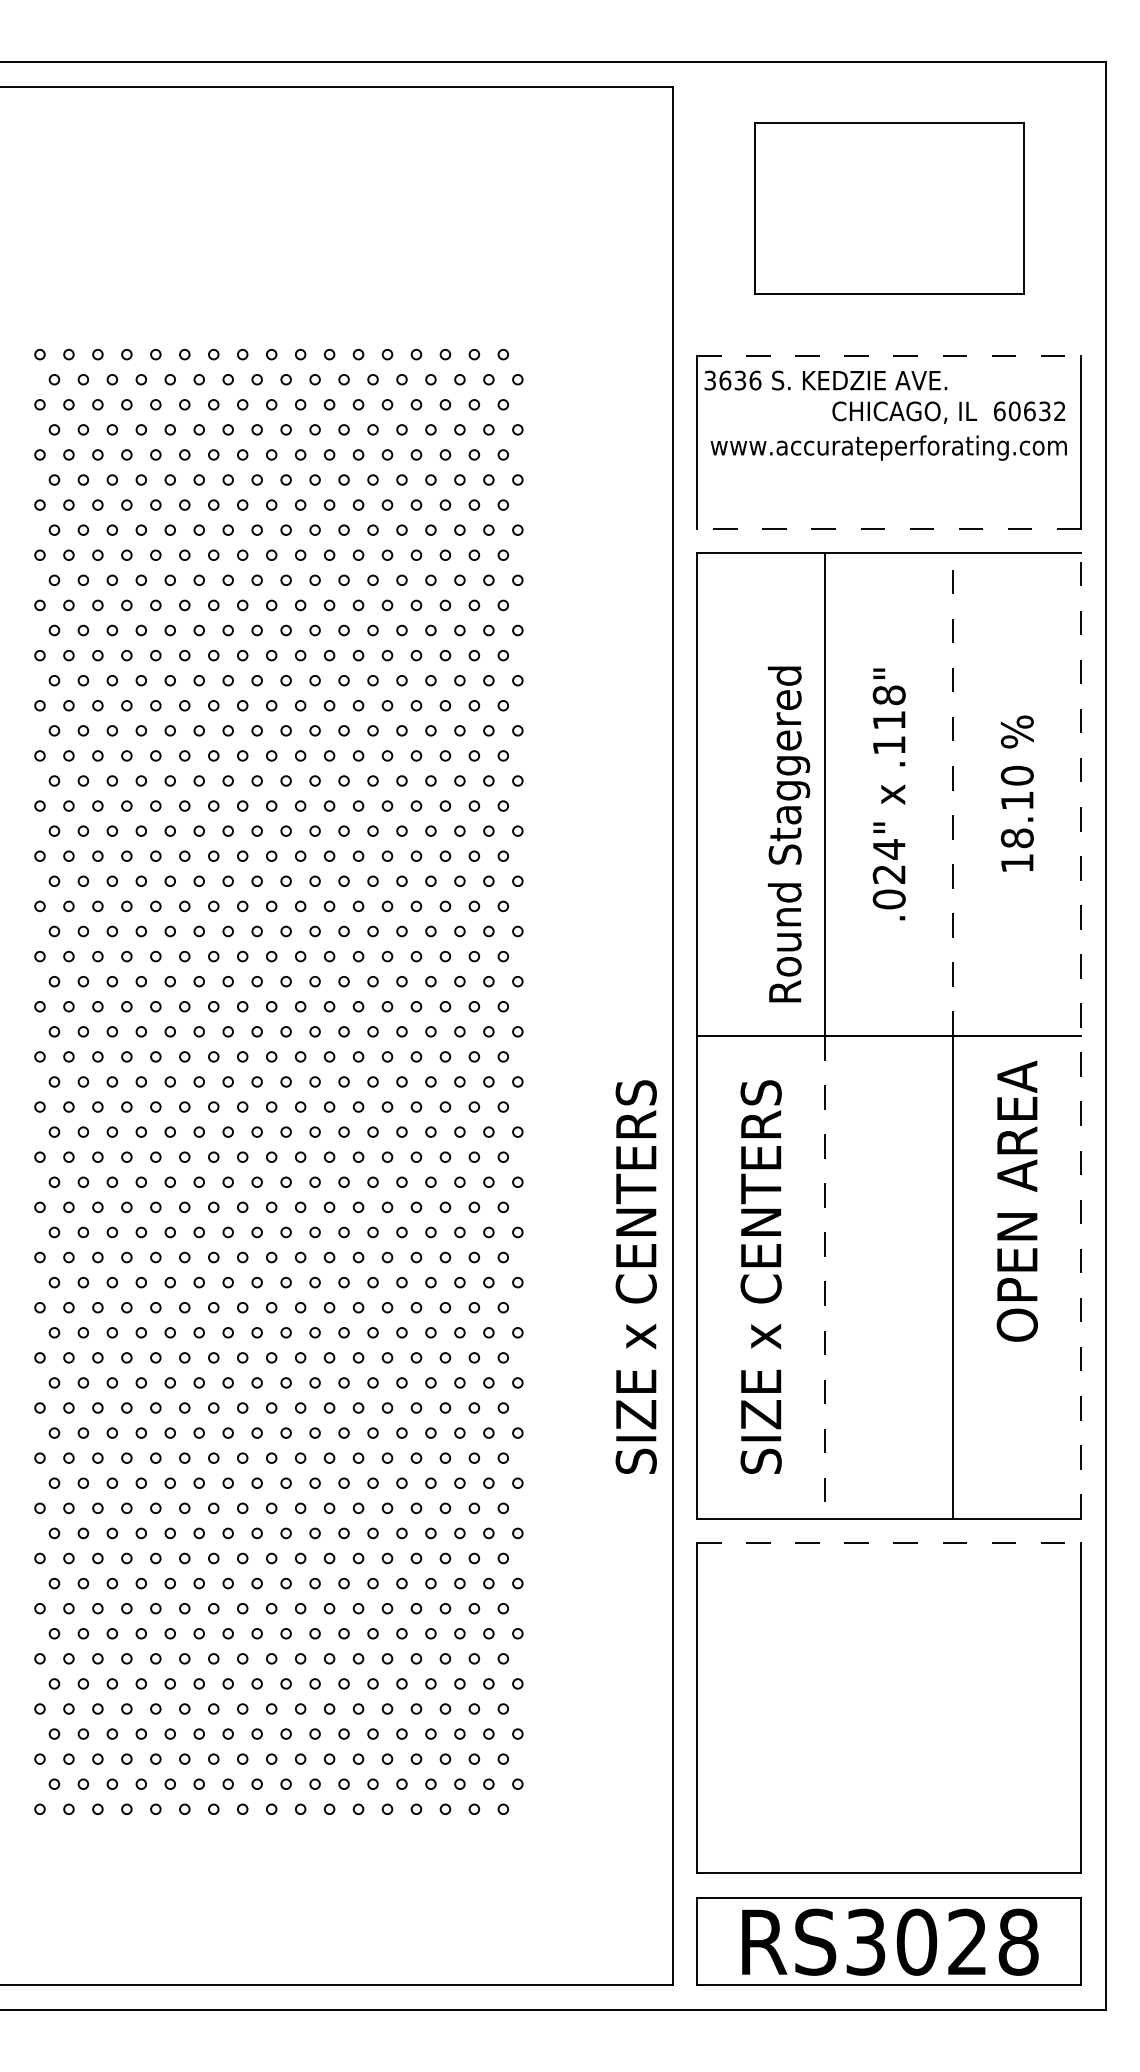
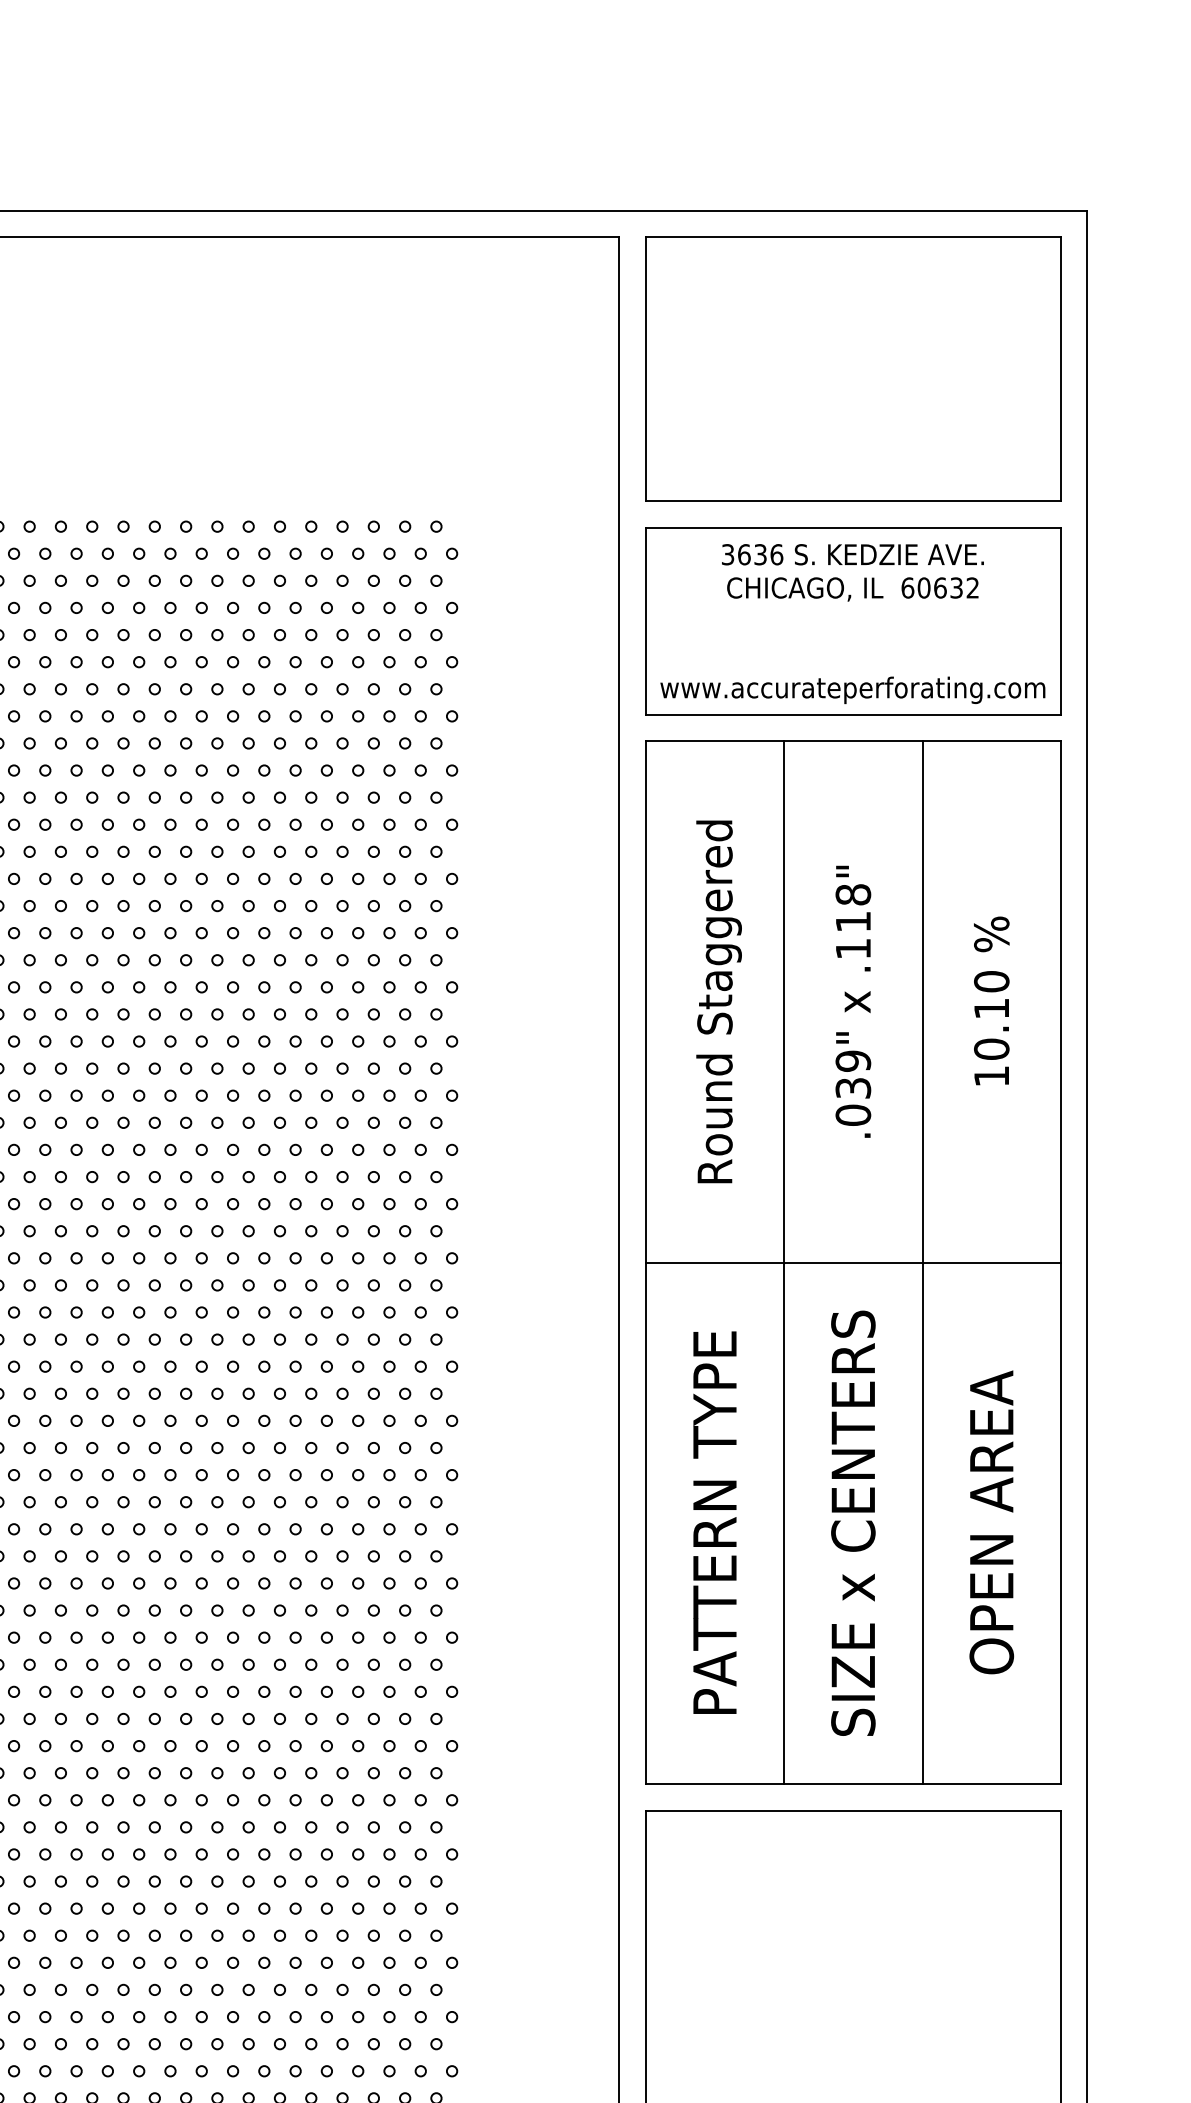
part: (888, 208) -> (852, 368), size x1.43
line: (889, 355) -> (853, 527), dashed -> solid
text: (825, 380) -> (852, 554), moved
text: (948, 412) -> (852, 589), moved
text: (888, 447) -> (852, 689), moved
line: (888, 528) -> (852, 714), dashed -> solid
line: (953, 794) -> (922, 1001), dashed -> solid
text: (789, 834) -> (719, 1001), moved
text: (1017, 838) -> (991, 1049), 18.10 -> 10.10
text: (888, 861) -> (852, 1074), .024" -> .039"
line: (1081, 1036) -> (1061, 1263), dashed -> solid
text: (1016, 1200) -> (990, 1521), moved
text: (635, 1276) -> (852, 1522), moved
text: (760, 1276) -> (714, 1522), SIZE x CENTERS -> PATTERN TYPE
line: (825, 1277) -> (784, 1523), dashed -> solid
line: (889, 1543) -> (853, 1811), dashed -> solid

